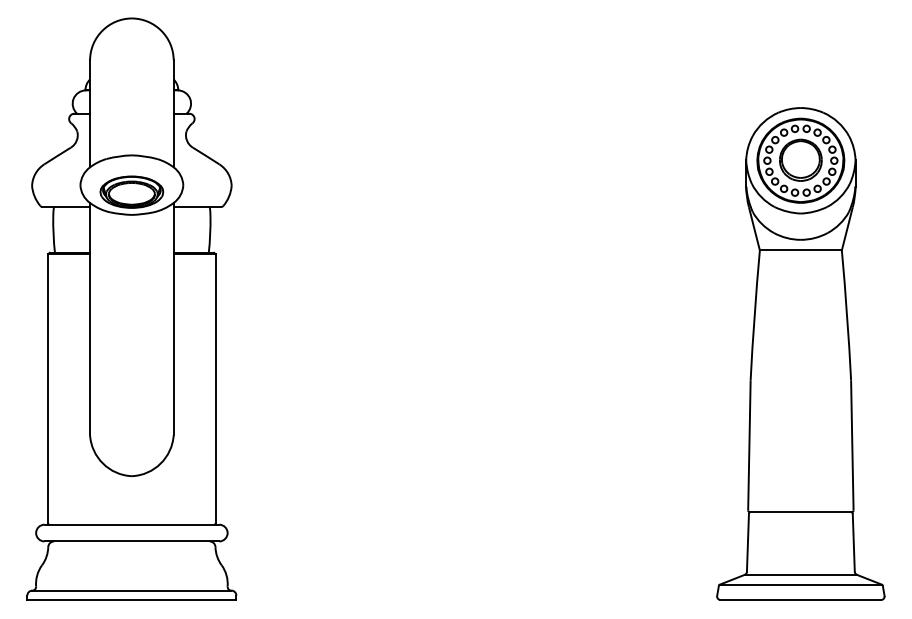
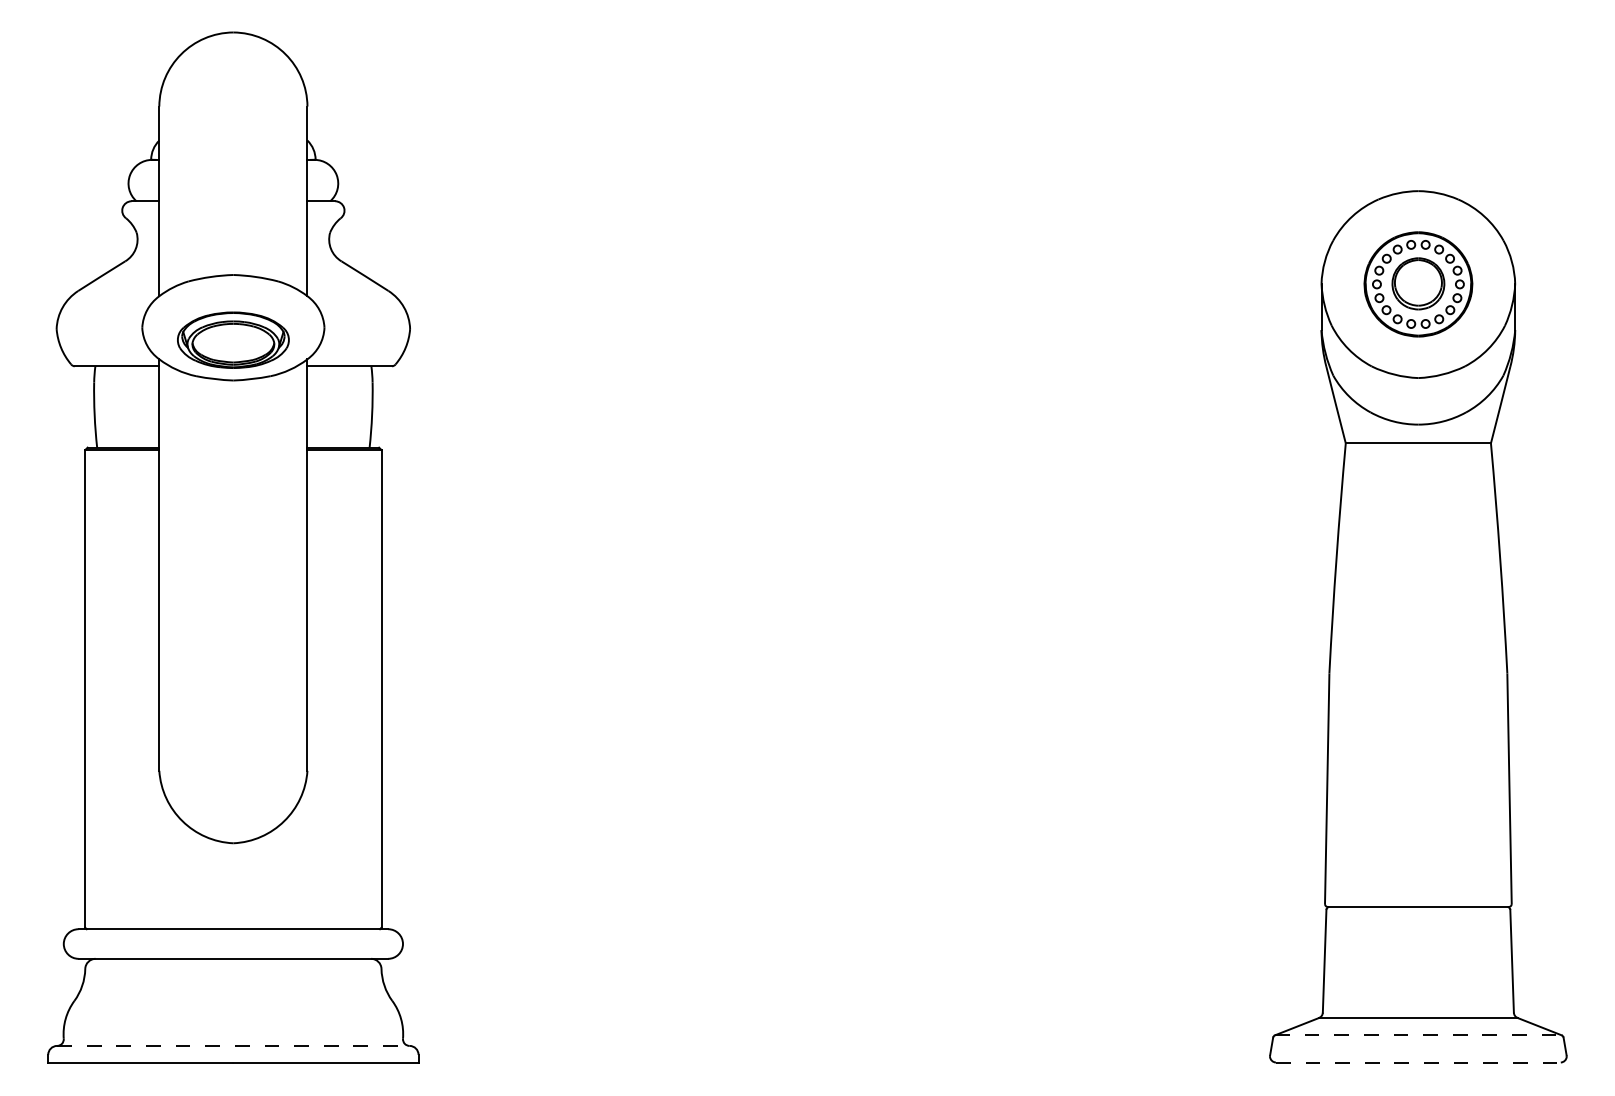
part: (800, 160) -> (1417, 284), size x0.7
line: (800, 584) -> (1417, 1035), solid -> dashed
line: (131, 590) -> (232, 1045), solid -> dashed
line: (801, 599) -> (1419, 1061), solid -> dashed

